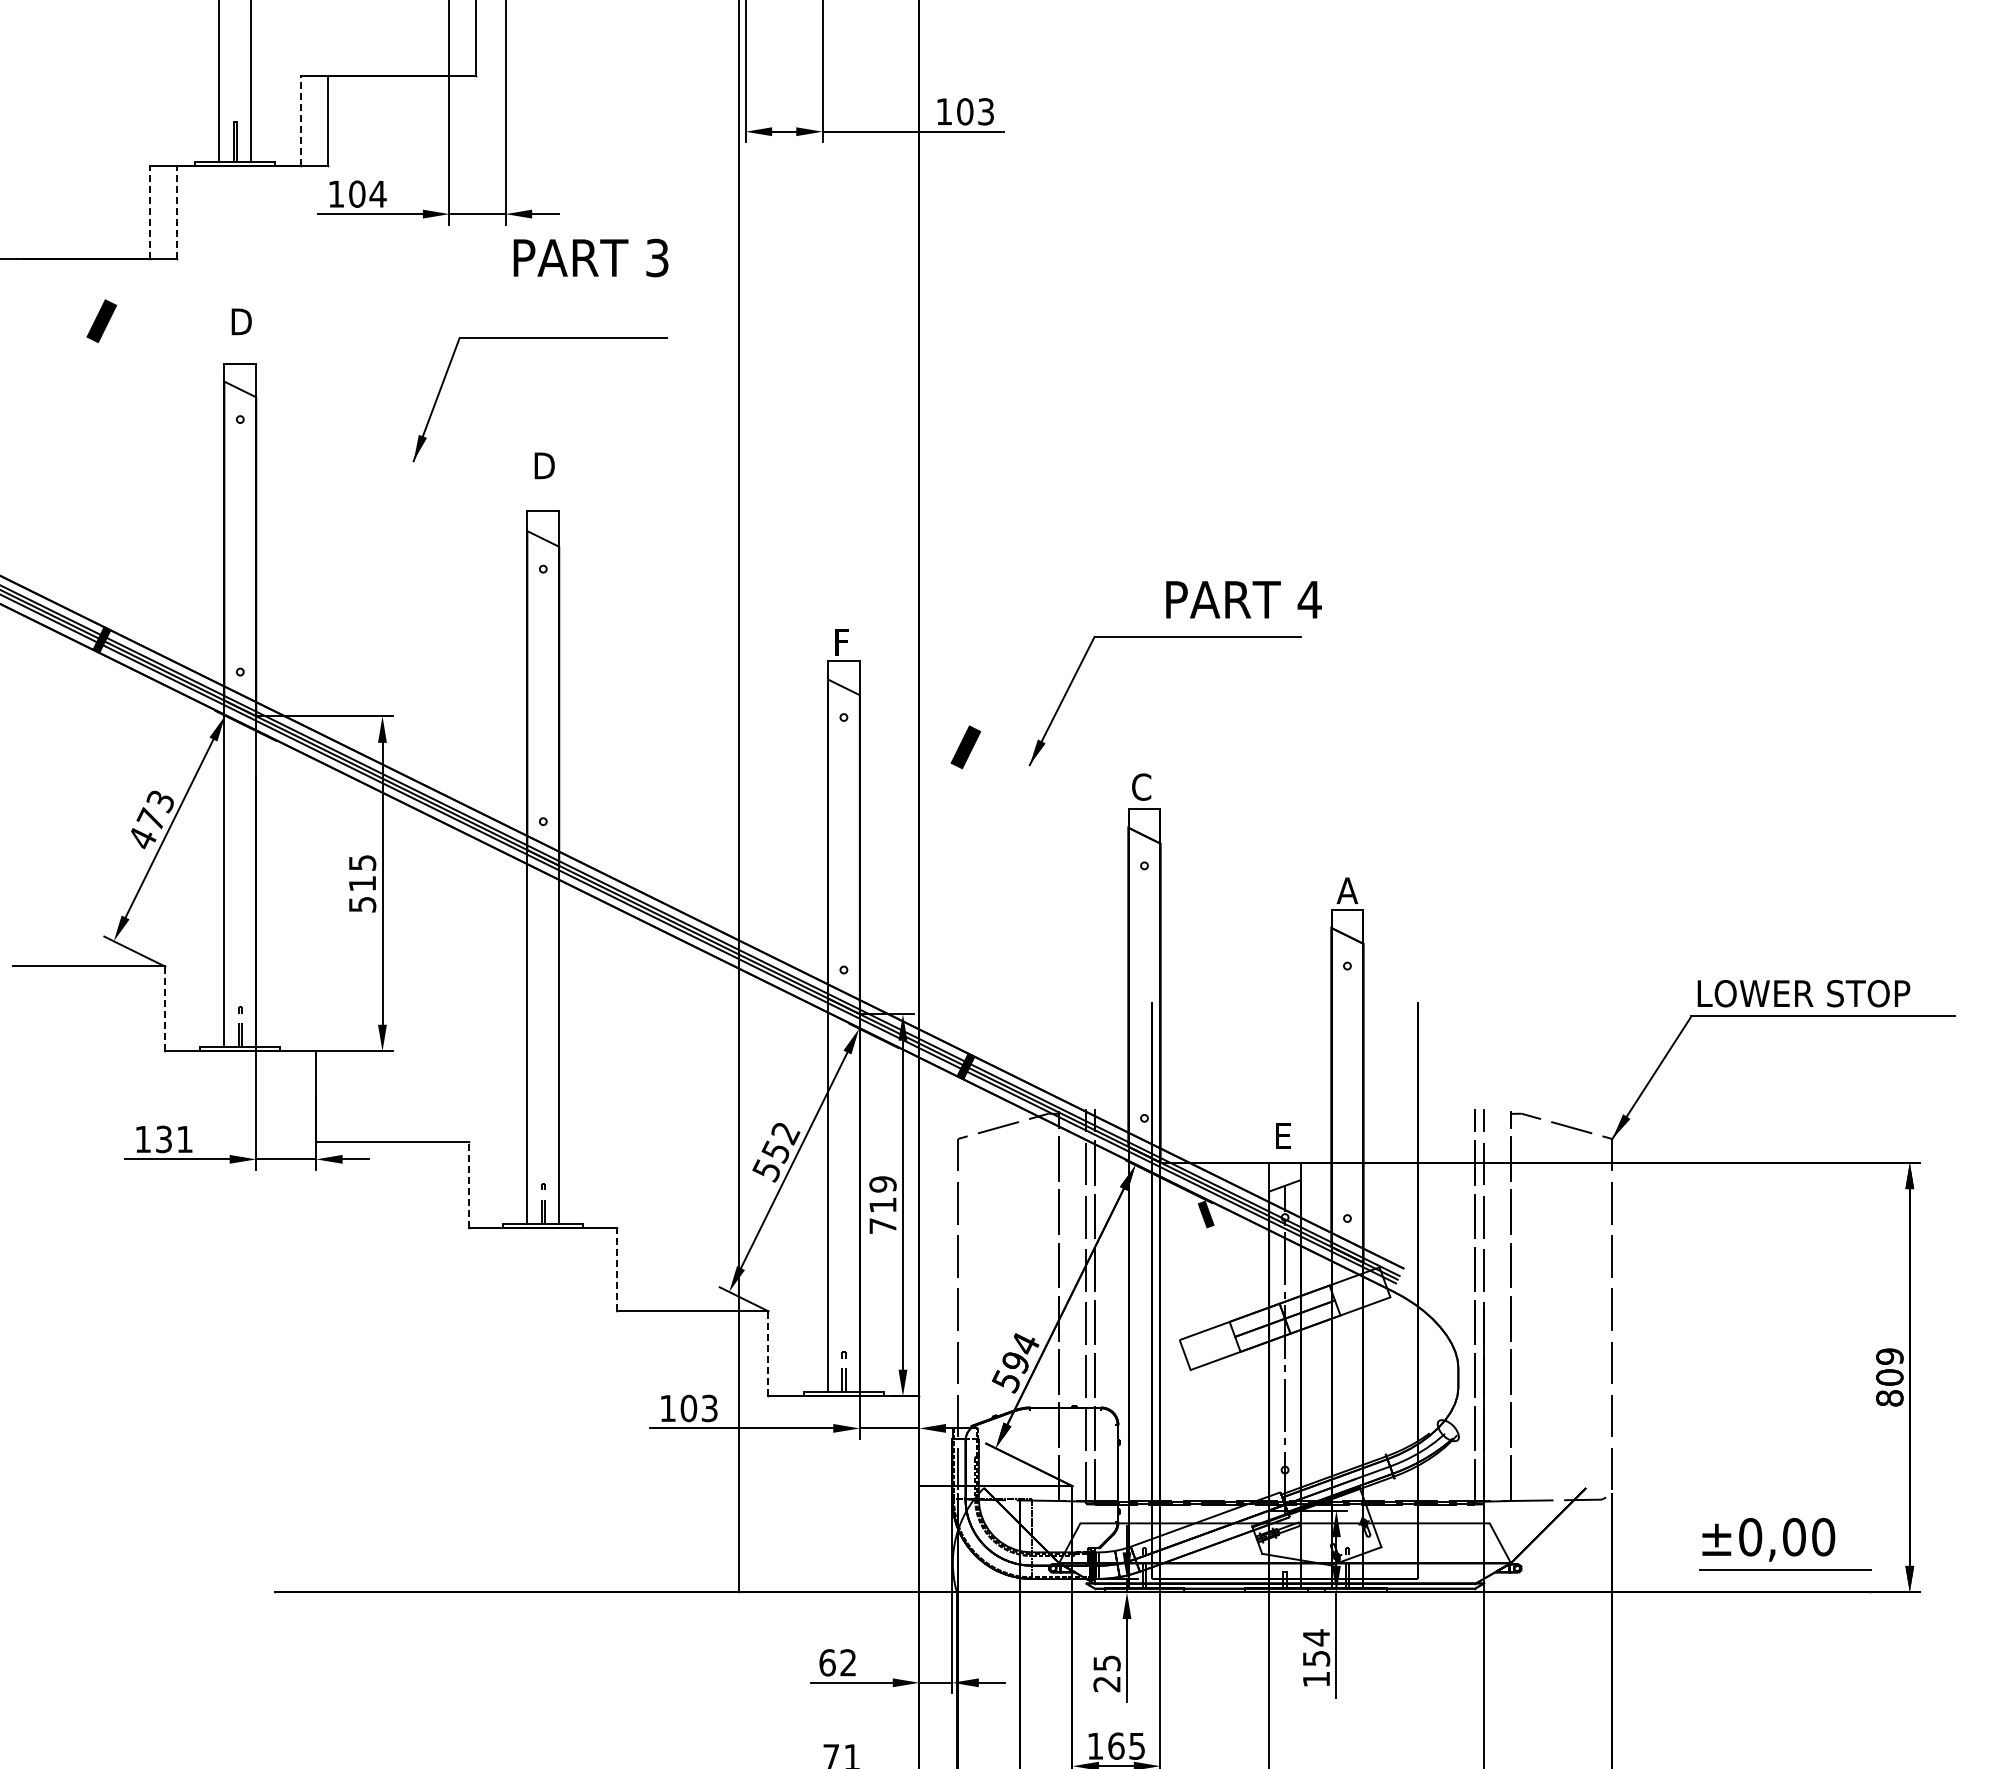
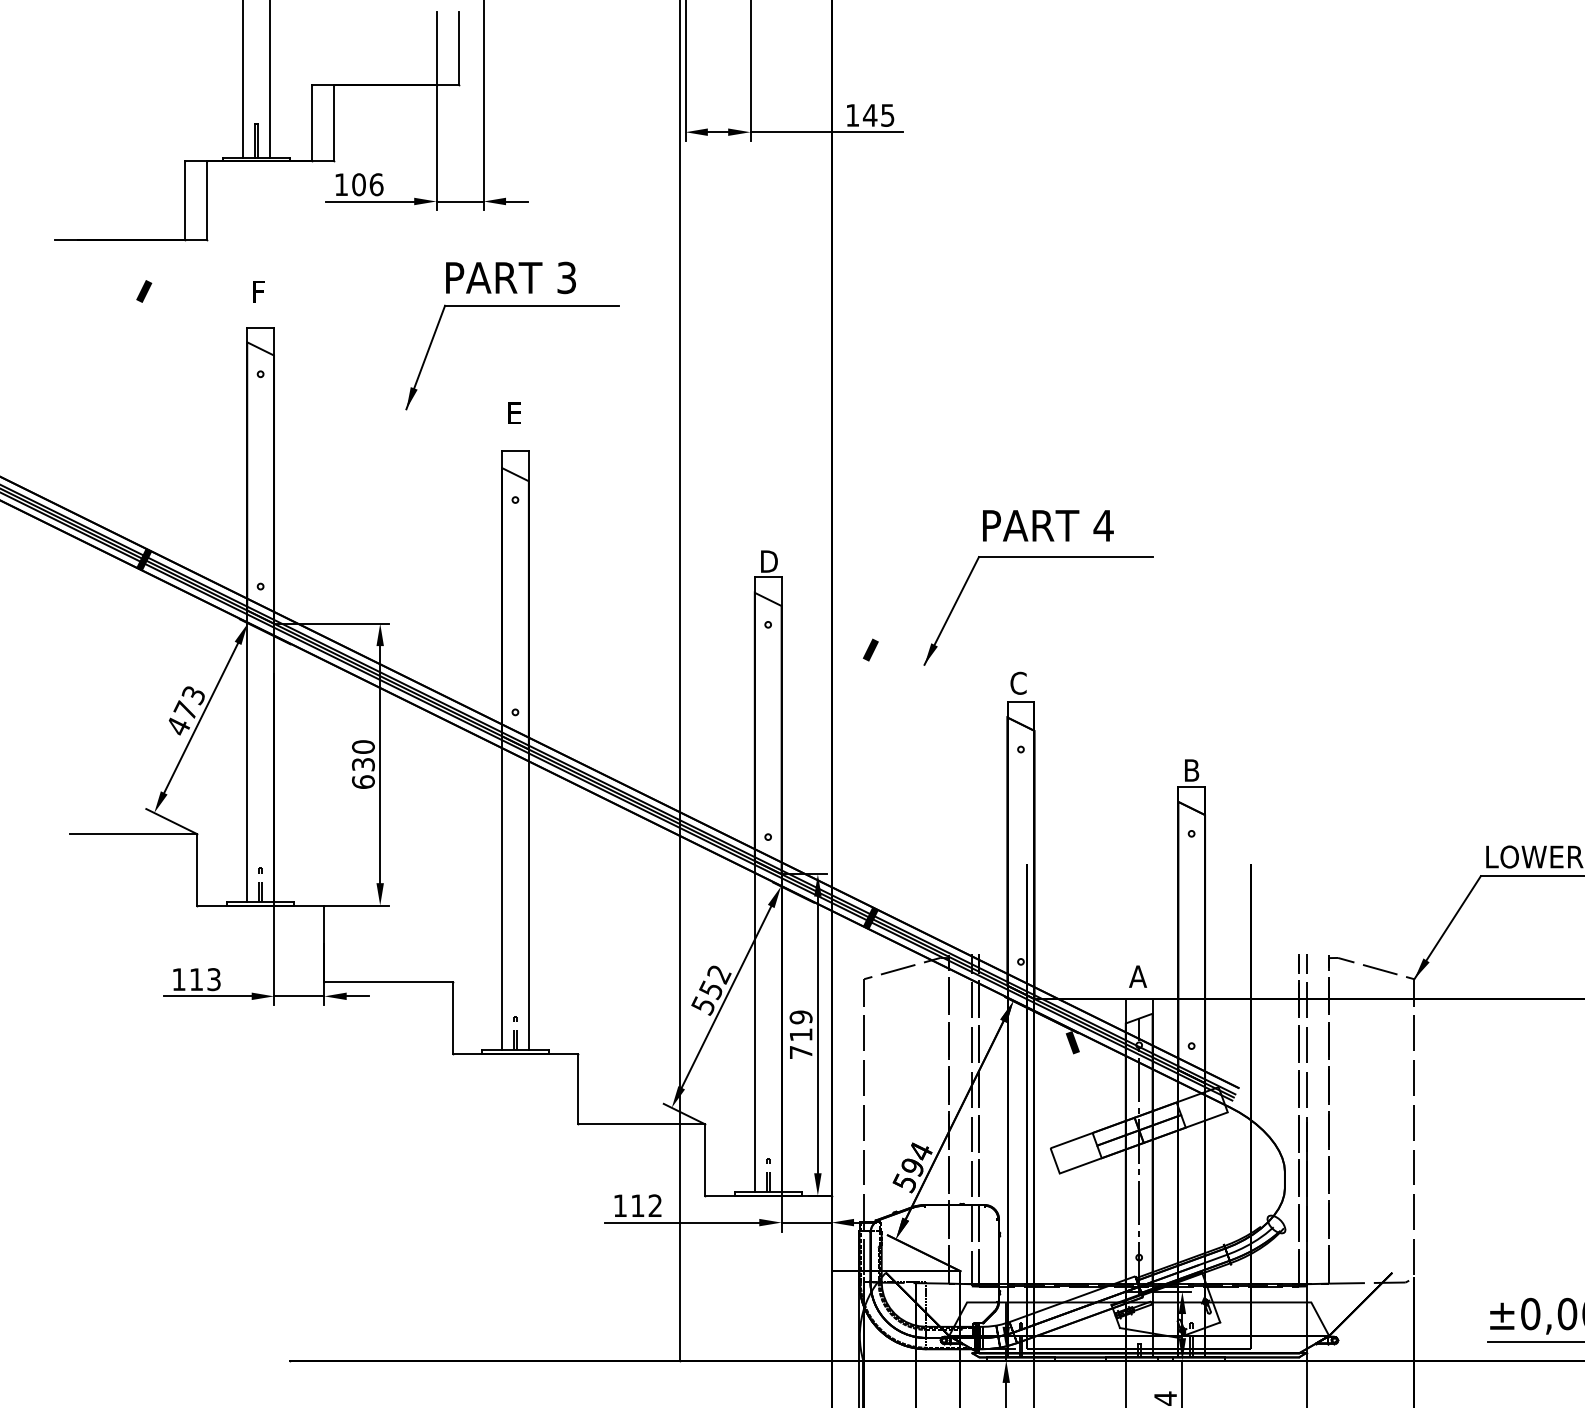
text: (974, 111) -> (878, 115), 103 -> 145
line: (301, 120) -> (312, 122), dashed -> solid
text: (377, 193) -> (376, 184), 104 -> 106
line: (150, 212) -> (185, 200), dashed -> solid
line: (176, 212) -> (206, 200), dashed -> solid
text: (590, 257) -> (510, 277), moved
part: (101, 320) -> (143, 290), size x0.62
text: (241, 321) -> (261, 291), D -> F
text: (544, 465) -> (516, 412), D -> E
text: (1243, 599) -> (1047, 525), moved
text: (845, 642) -> (769, 561), F -> D
part: (965, 747) -> (870, 650), size x0.62
text: (362, 883) -> (363, 764), 515 -> 630
text: (1347, 890) -> (1191, 770), A -> B
line: (164, 1008) -> (196, 869), dashed -> solid
text: (1283, 1135) -> (1137, 976), E -> A
text: (174, 1139) -> (205, 979), 131 -> 113
line: (469, 1185) -> (453, 1018), dashed -> solid
line: (617, 1269) -> (577, 1088), dashed -> solid
line: (768, 1353) -> (704, 1159), dashed -> solid
text: (698, 1408) -> (645, 1205), 103 -> 112

